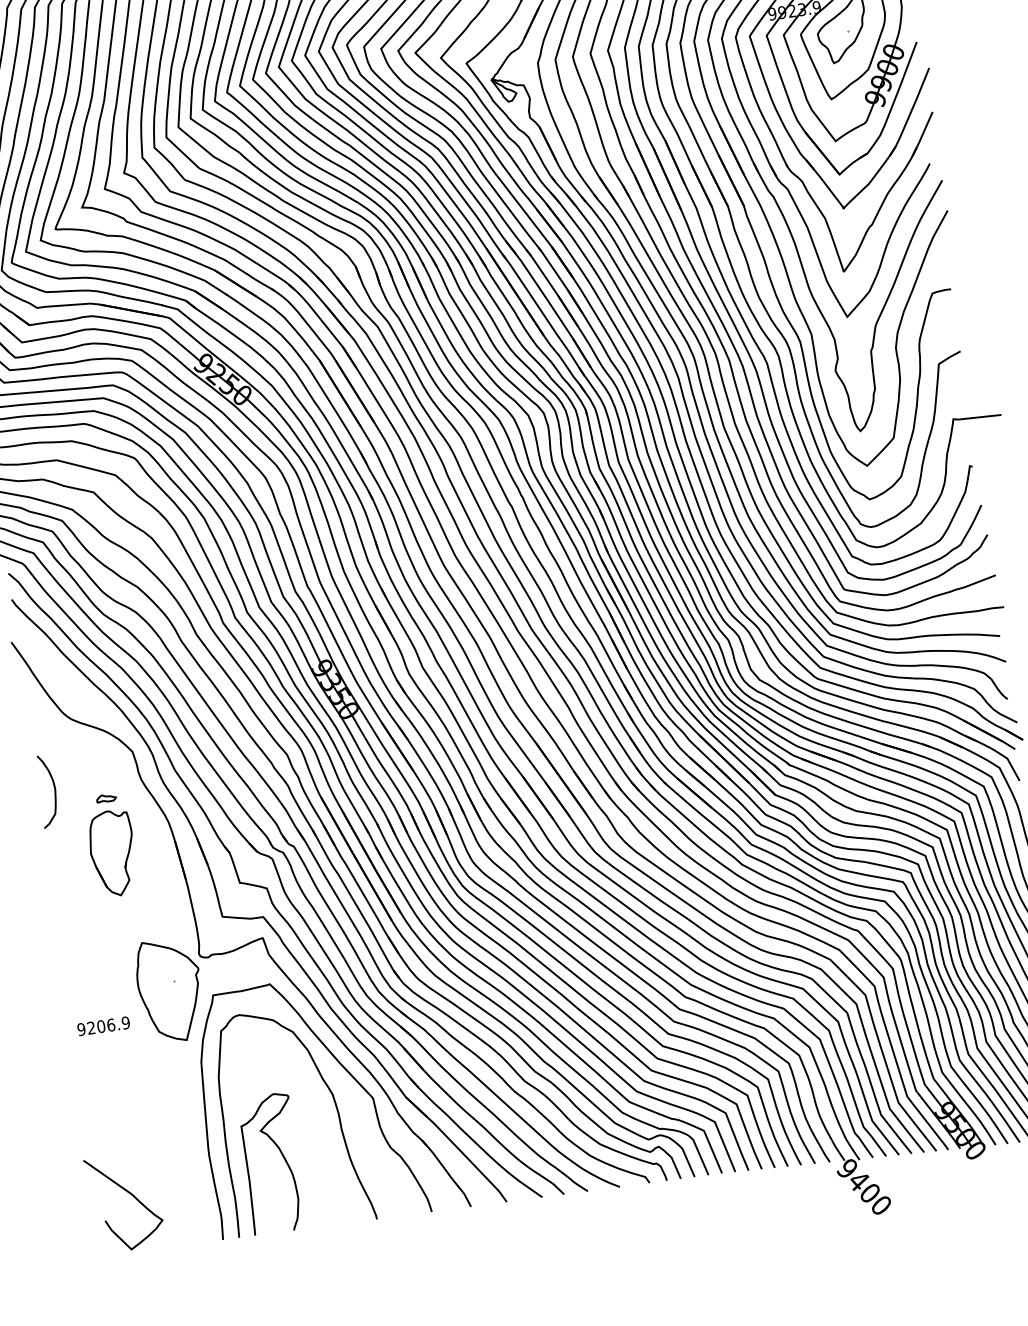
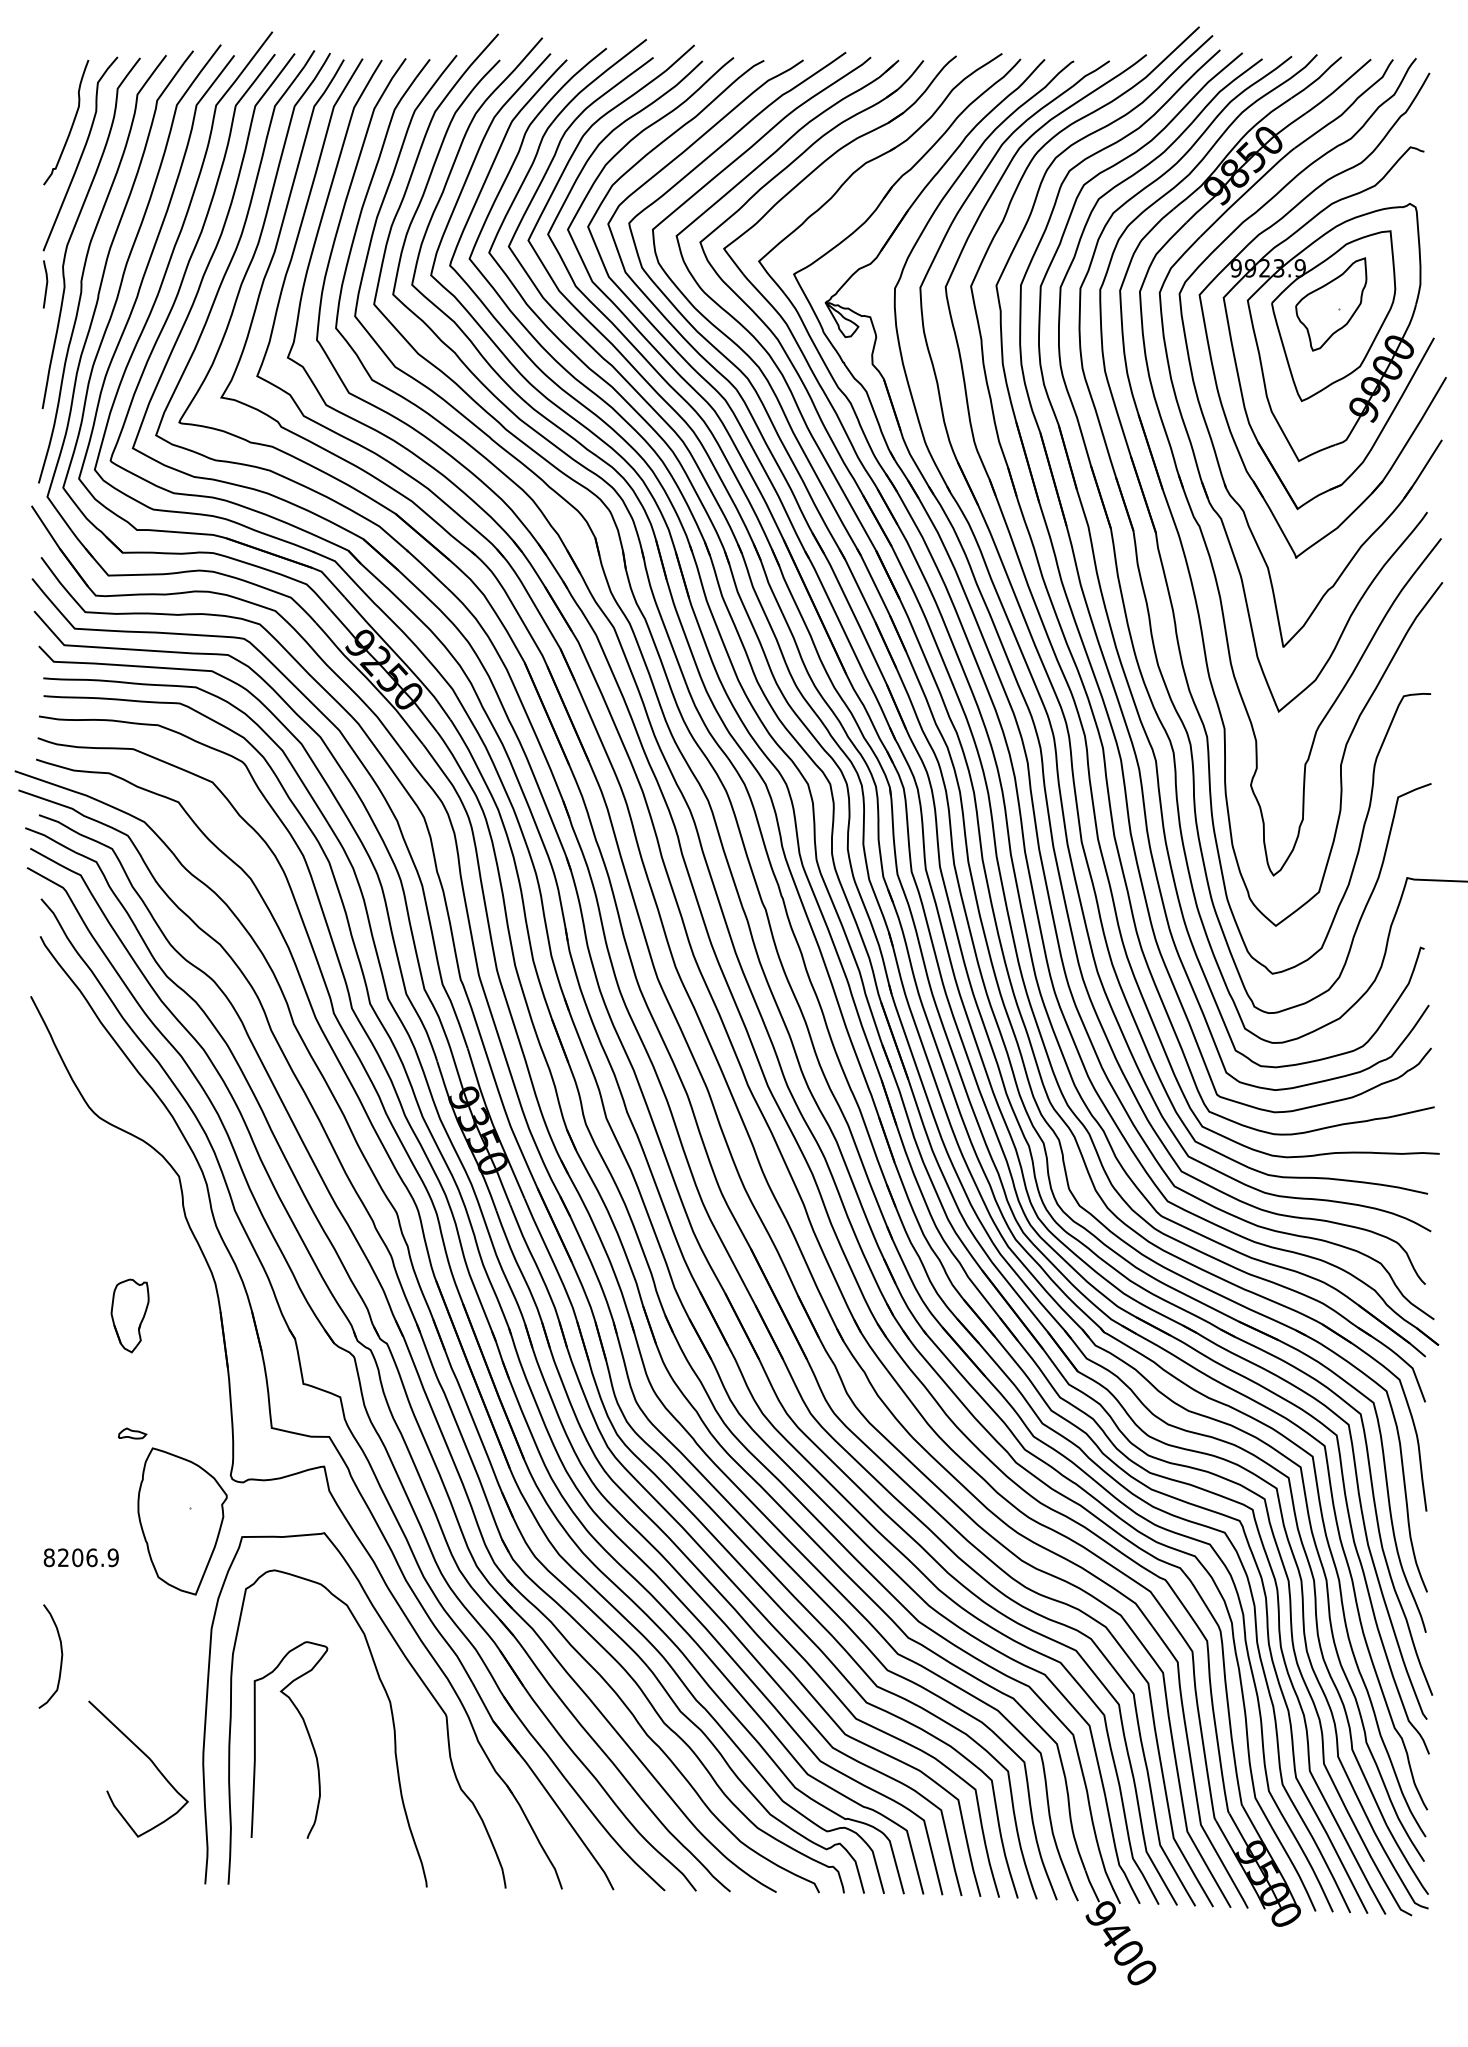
curve: (54, 792) -> (60, 1659), moved
part: (106, 798) -> (132, 1433), moved
part: (112, 853) -> (129, 1315), size x0.6
text: (80, 1029) -> (48, 1557), 9206.9 -> 8206.9
curve: (282, 1156) -> (306, 1731), moved
curve: (129, 1193) -> (146, 1757), moved

